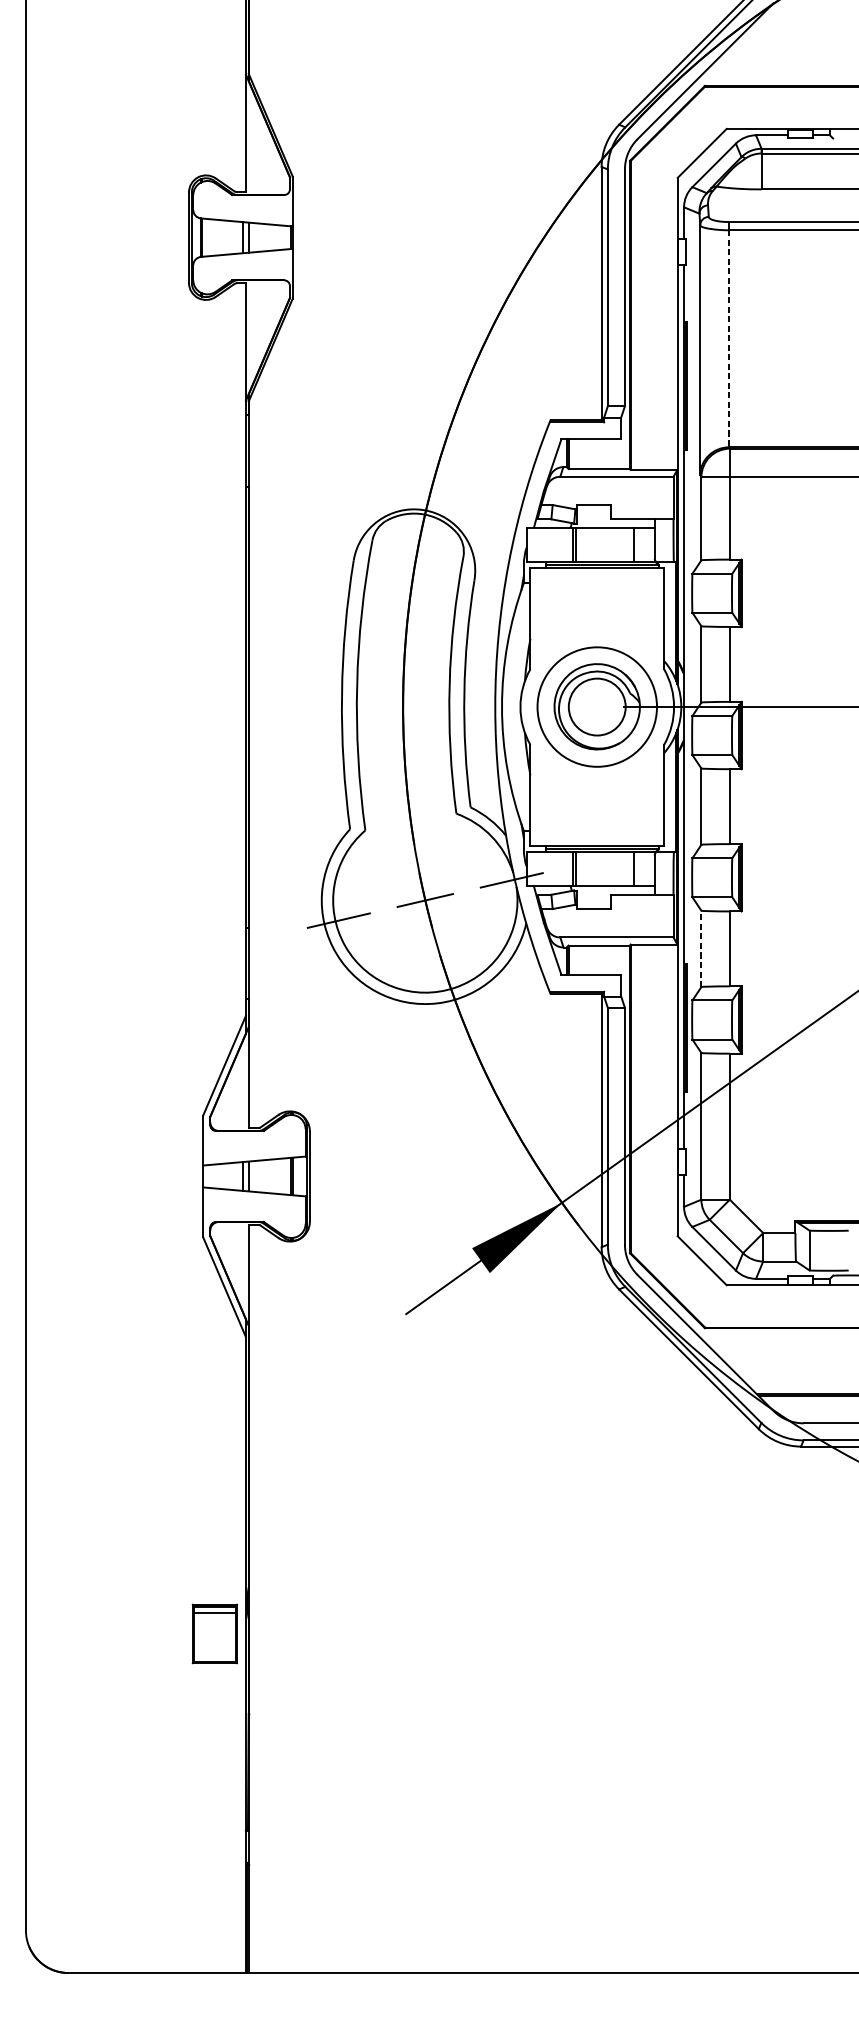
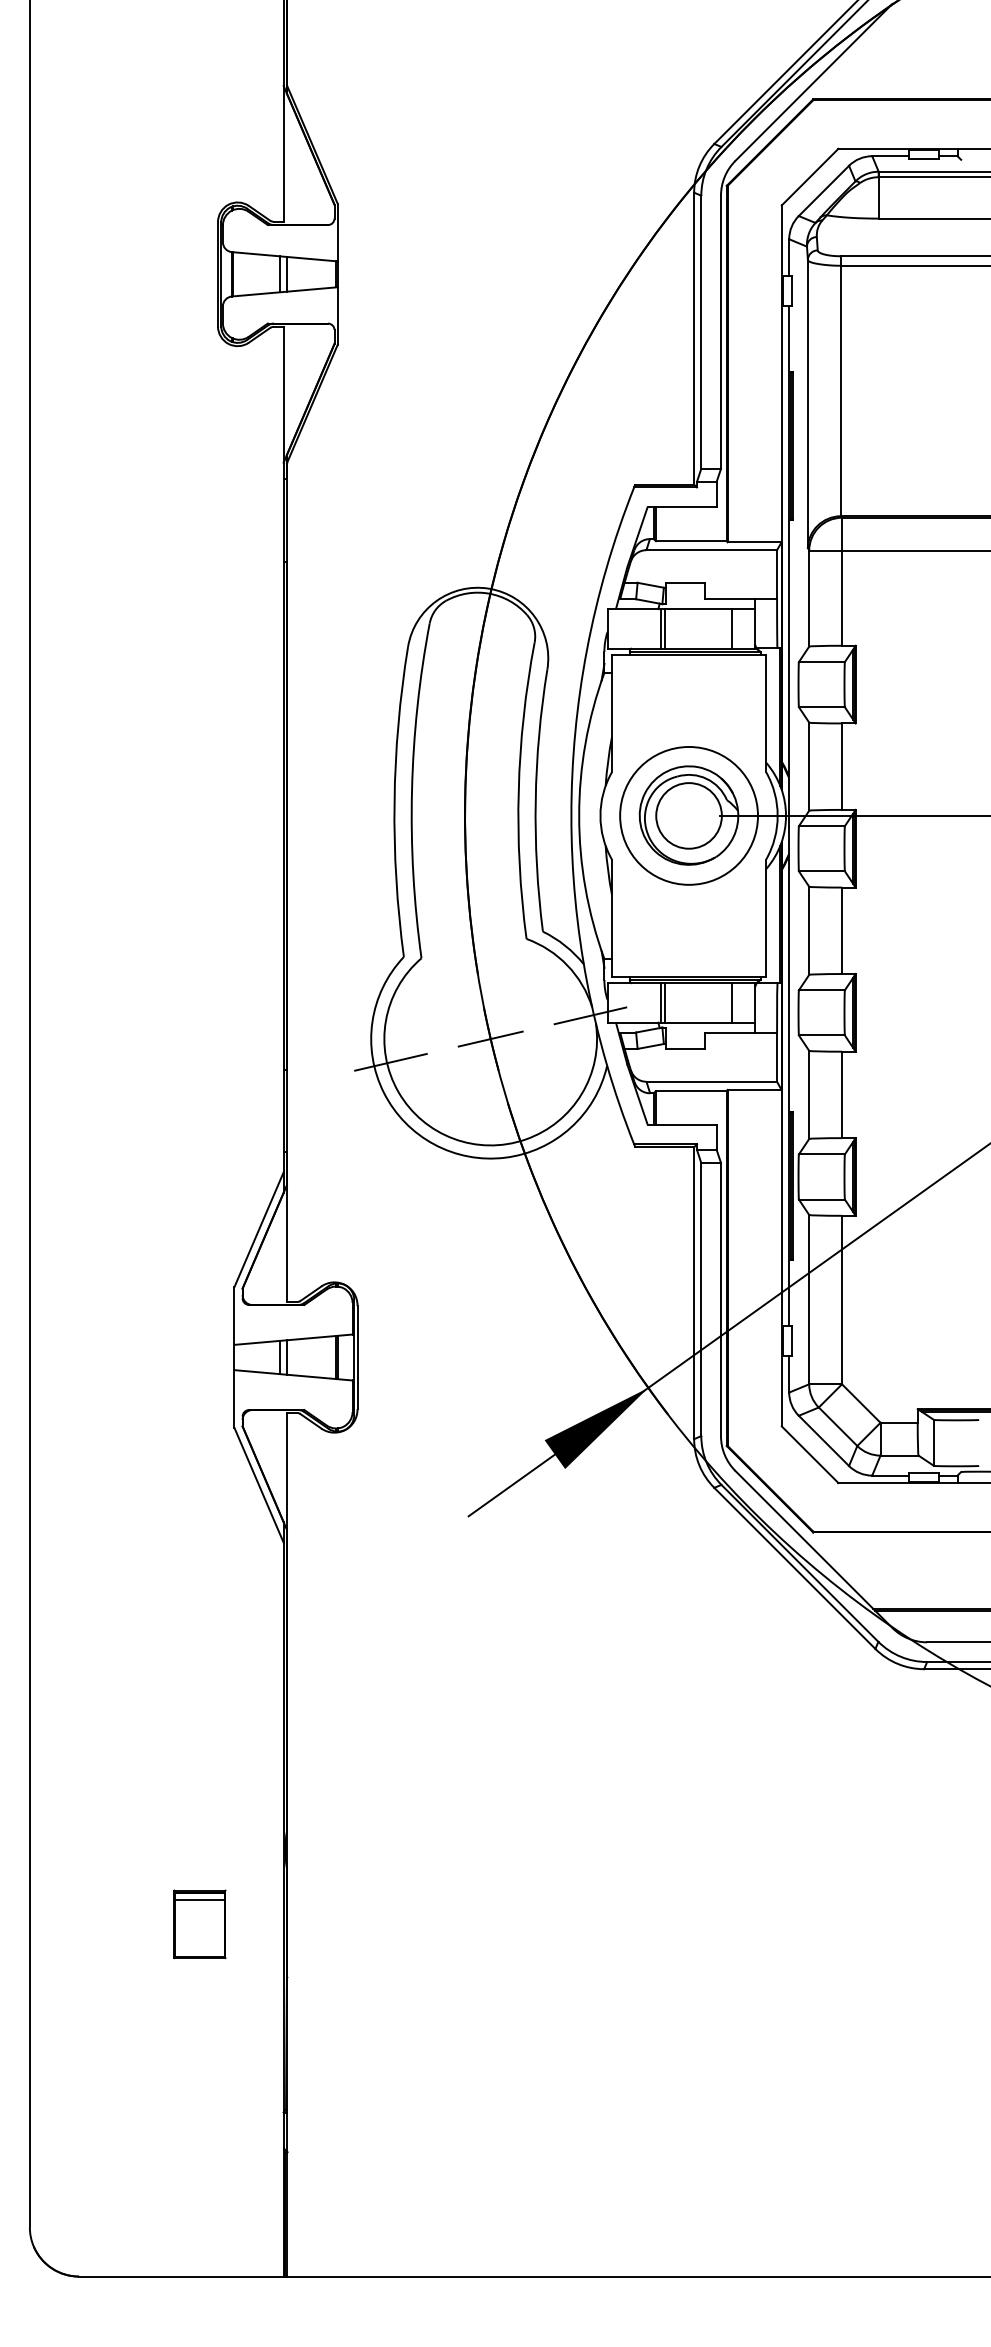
line: (728, 339) -> (840, 391), dashed -> solid
line: (701, 948) -> (809, 1094), dashed -> solid
part: (214, 1634) -> (199, 1924), moved

